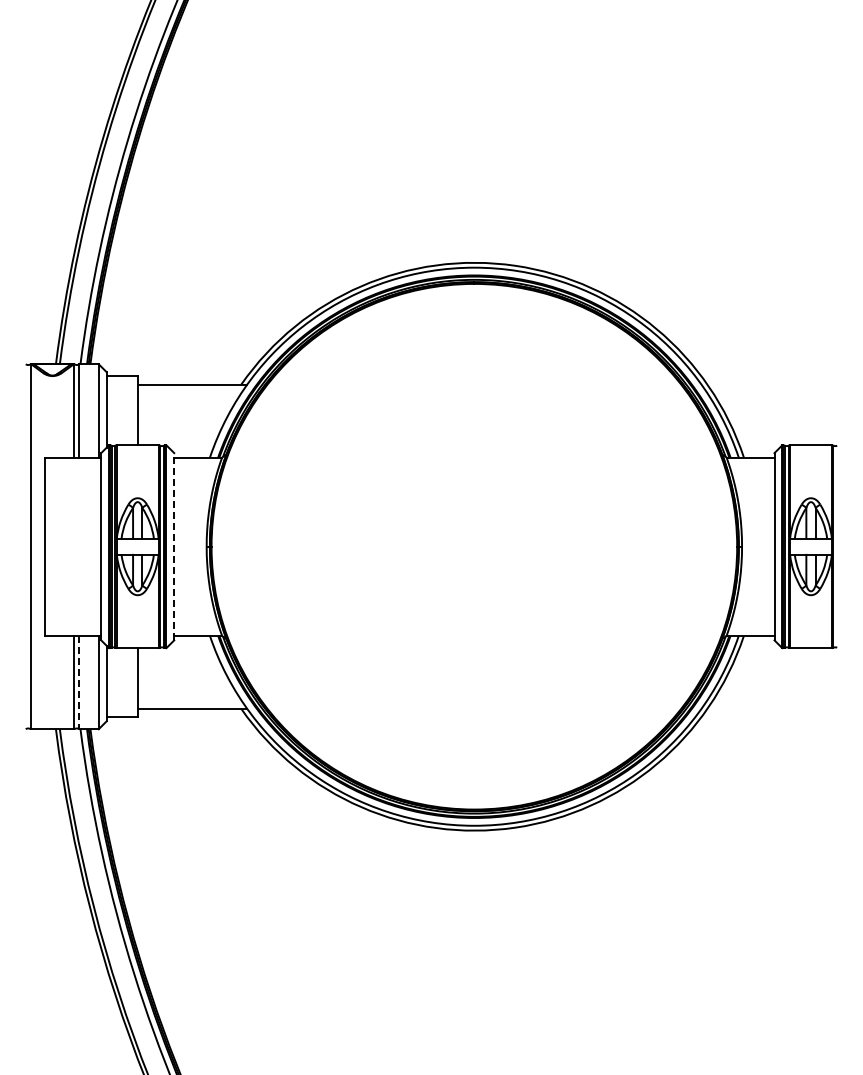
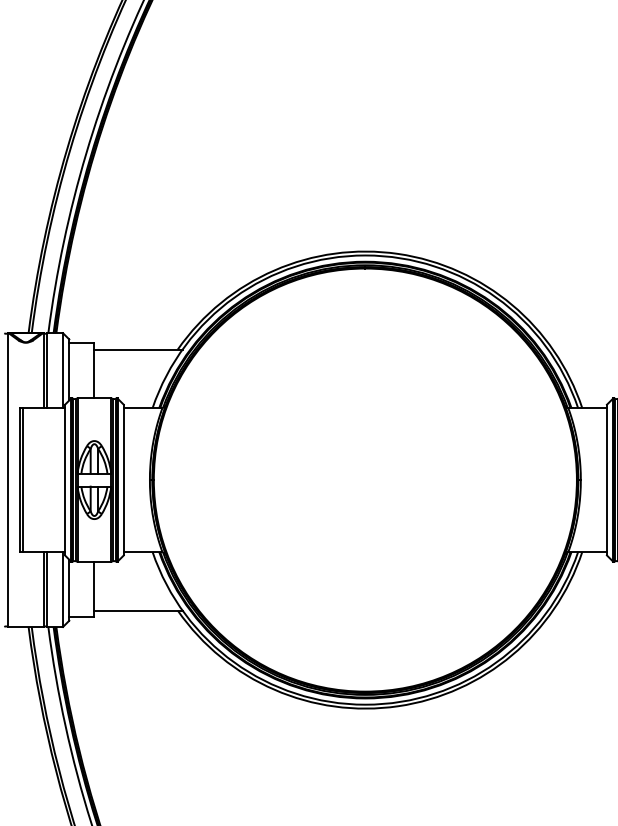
line: (48, 546) -> (22, 479), added
line: (174, 546) -> (124, 479), dashed -> solid
line: (79, 682) -> (47, 589), dashed -> solid

